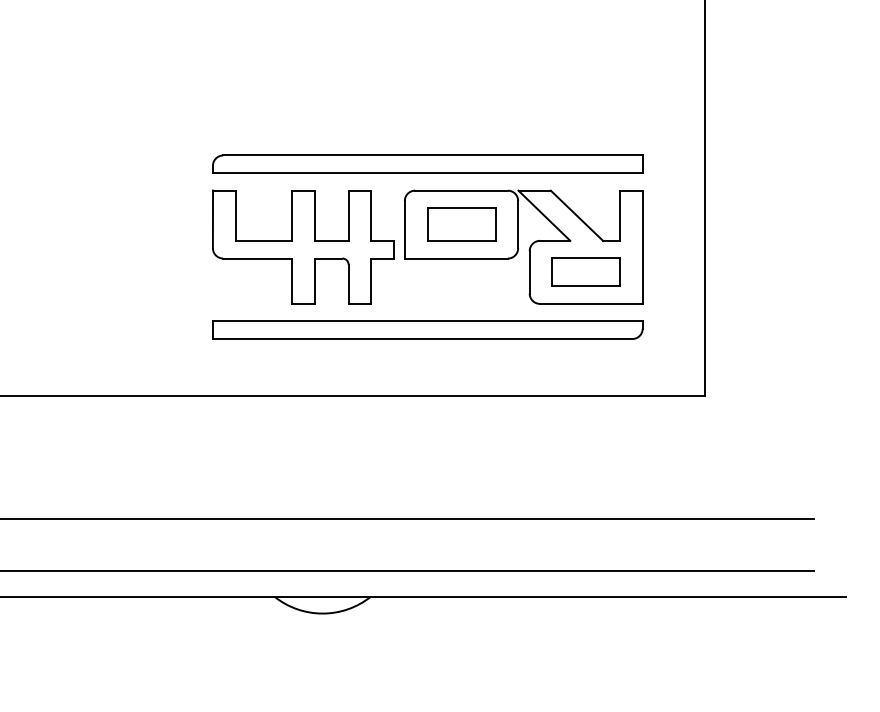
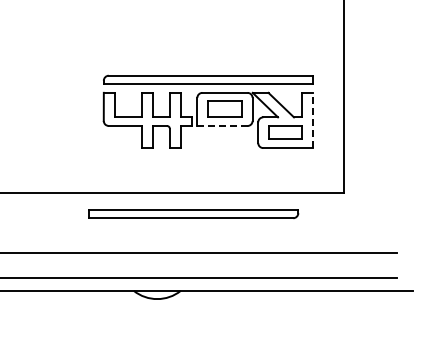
line: (643, 247) -> (313, 120), solid -> dashed
line: (456, 257) -> (222, 125), solid -> dashed
part: (427, 329) -> (193, 213), moved

